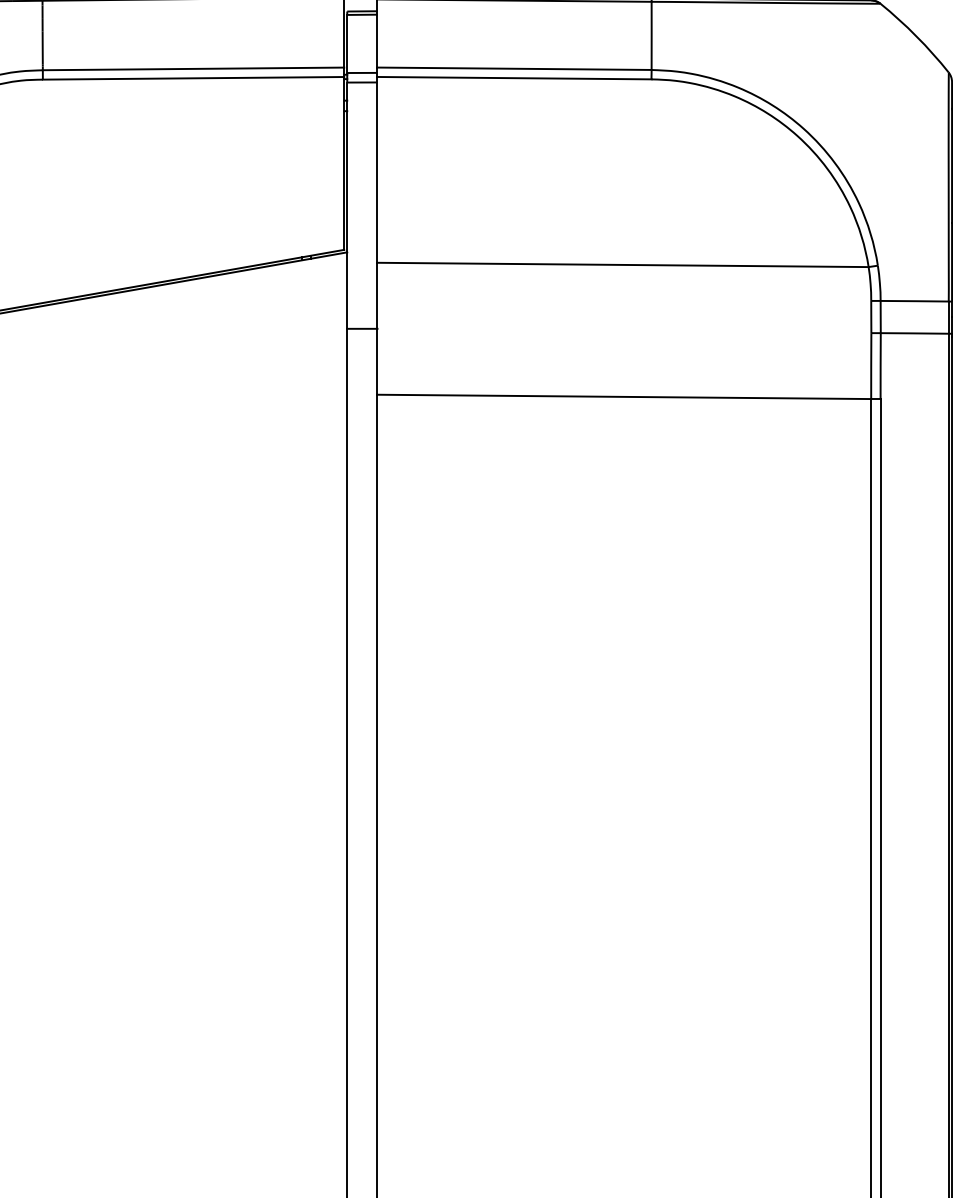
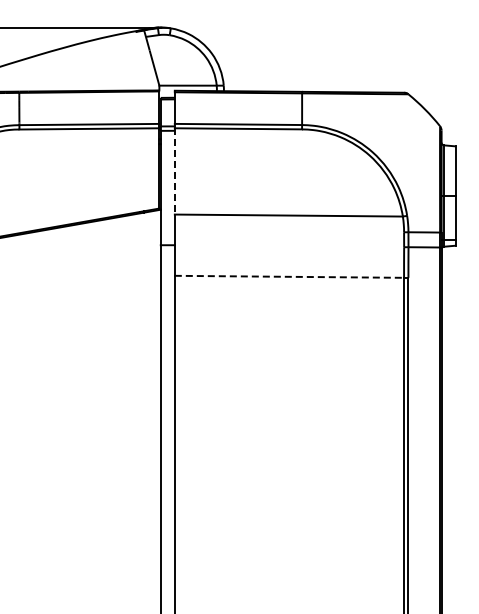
line: (376, 170) -> (174, 171), solid -> dashed
line: (624, 396) -> (289, 276), solid -> dashed

